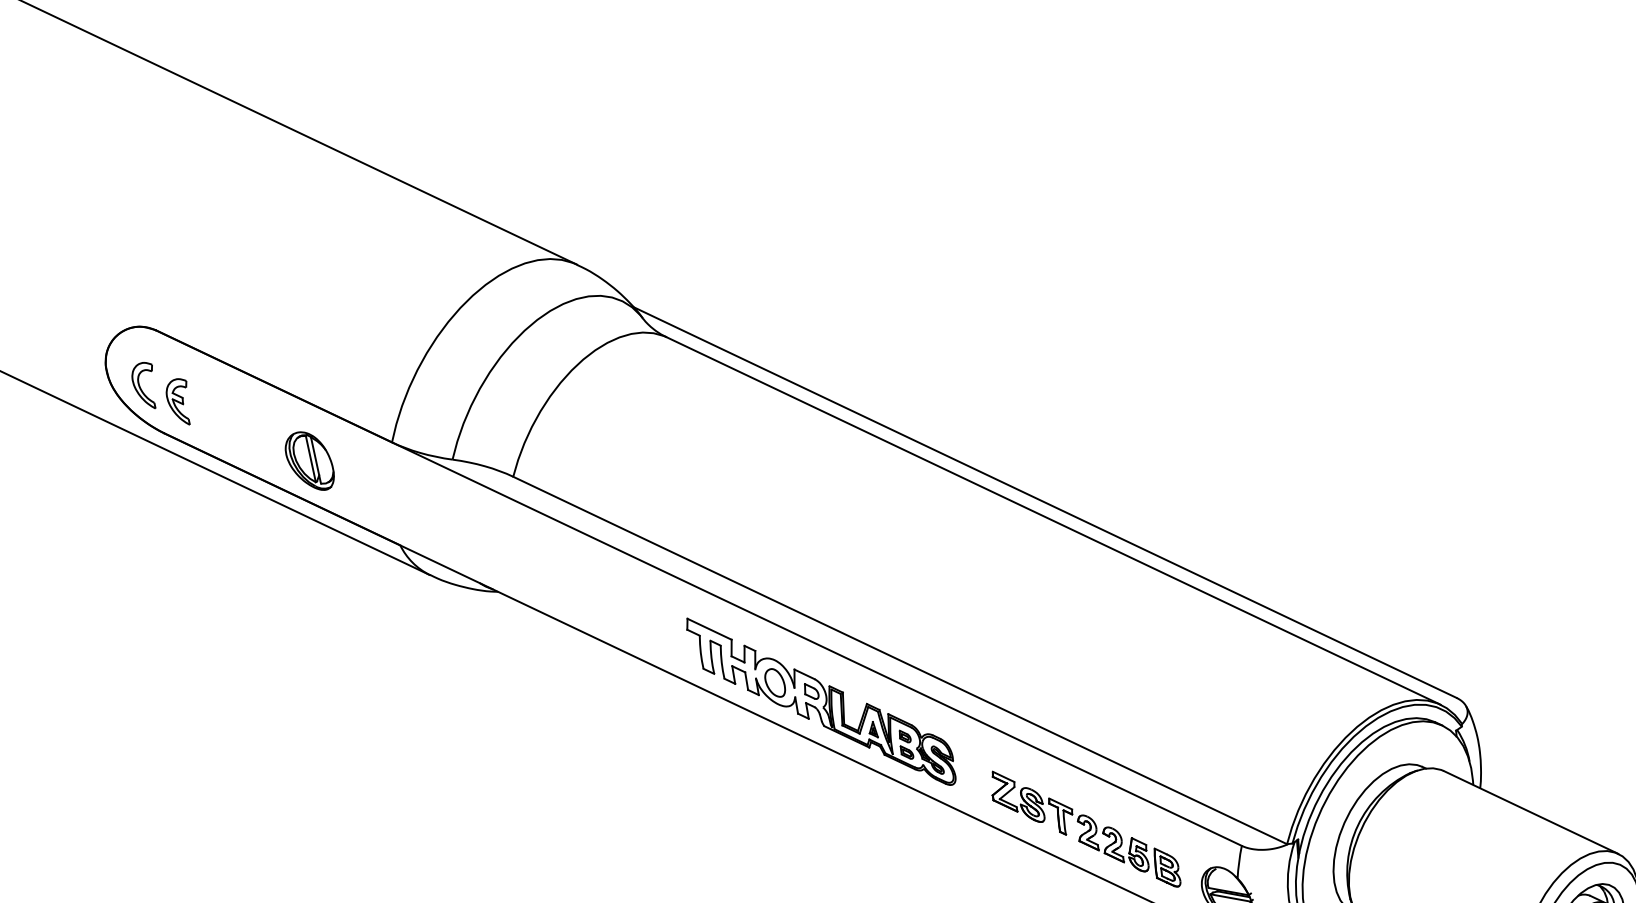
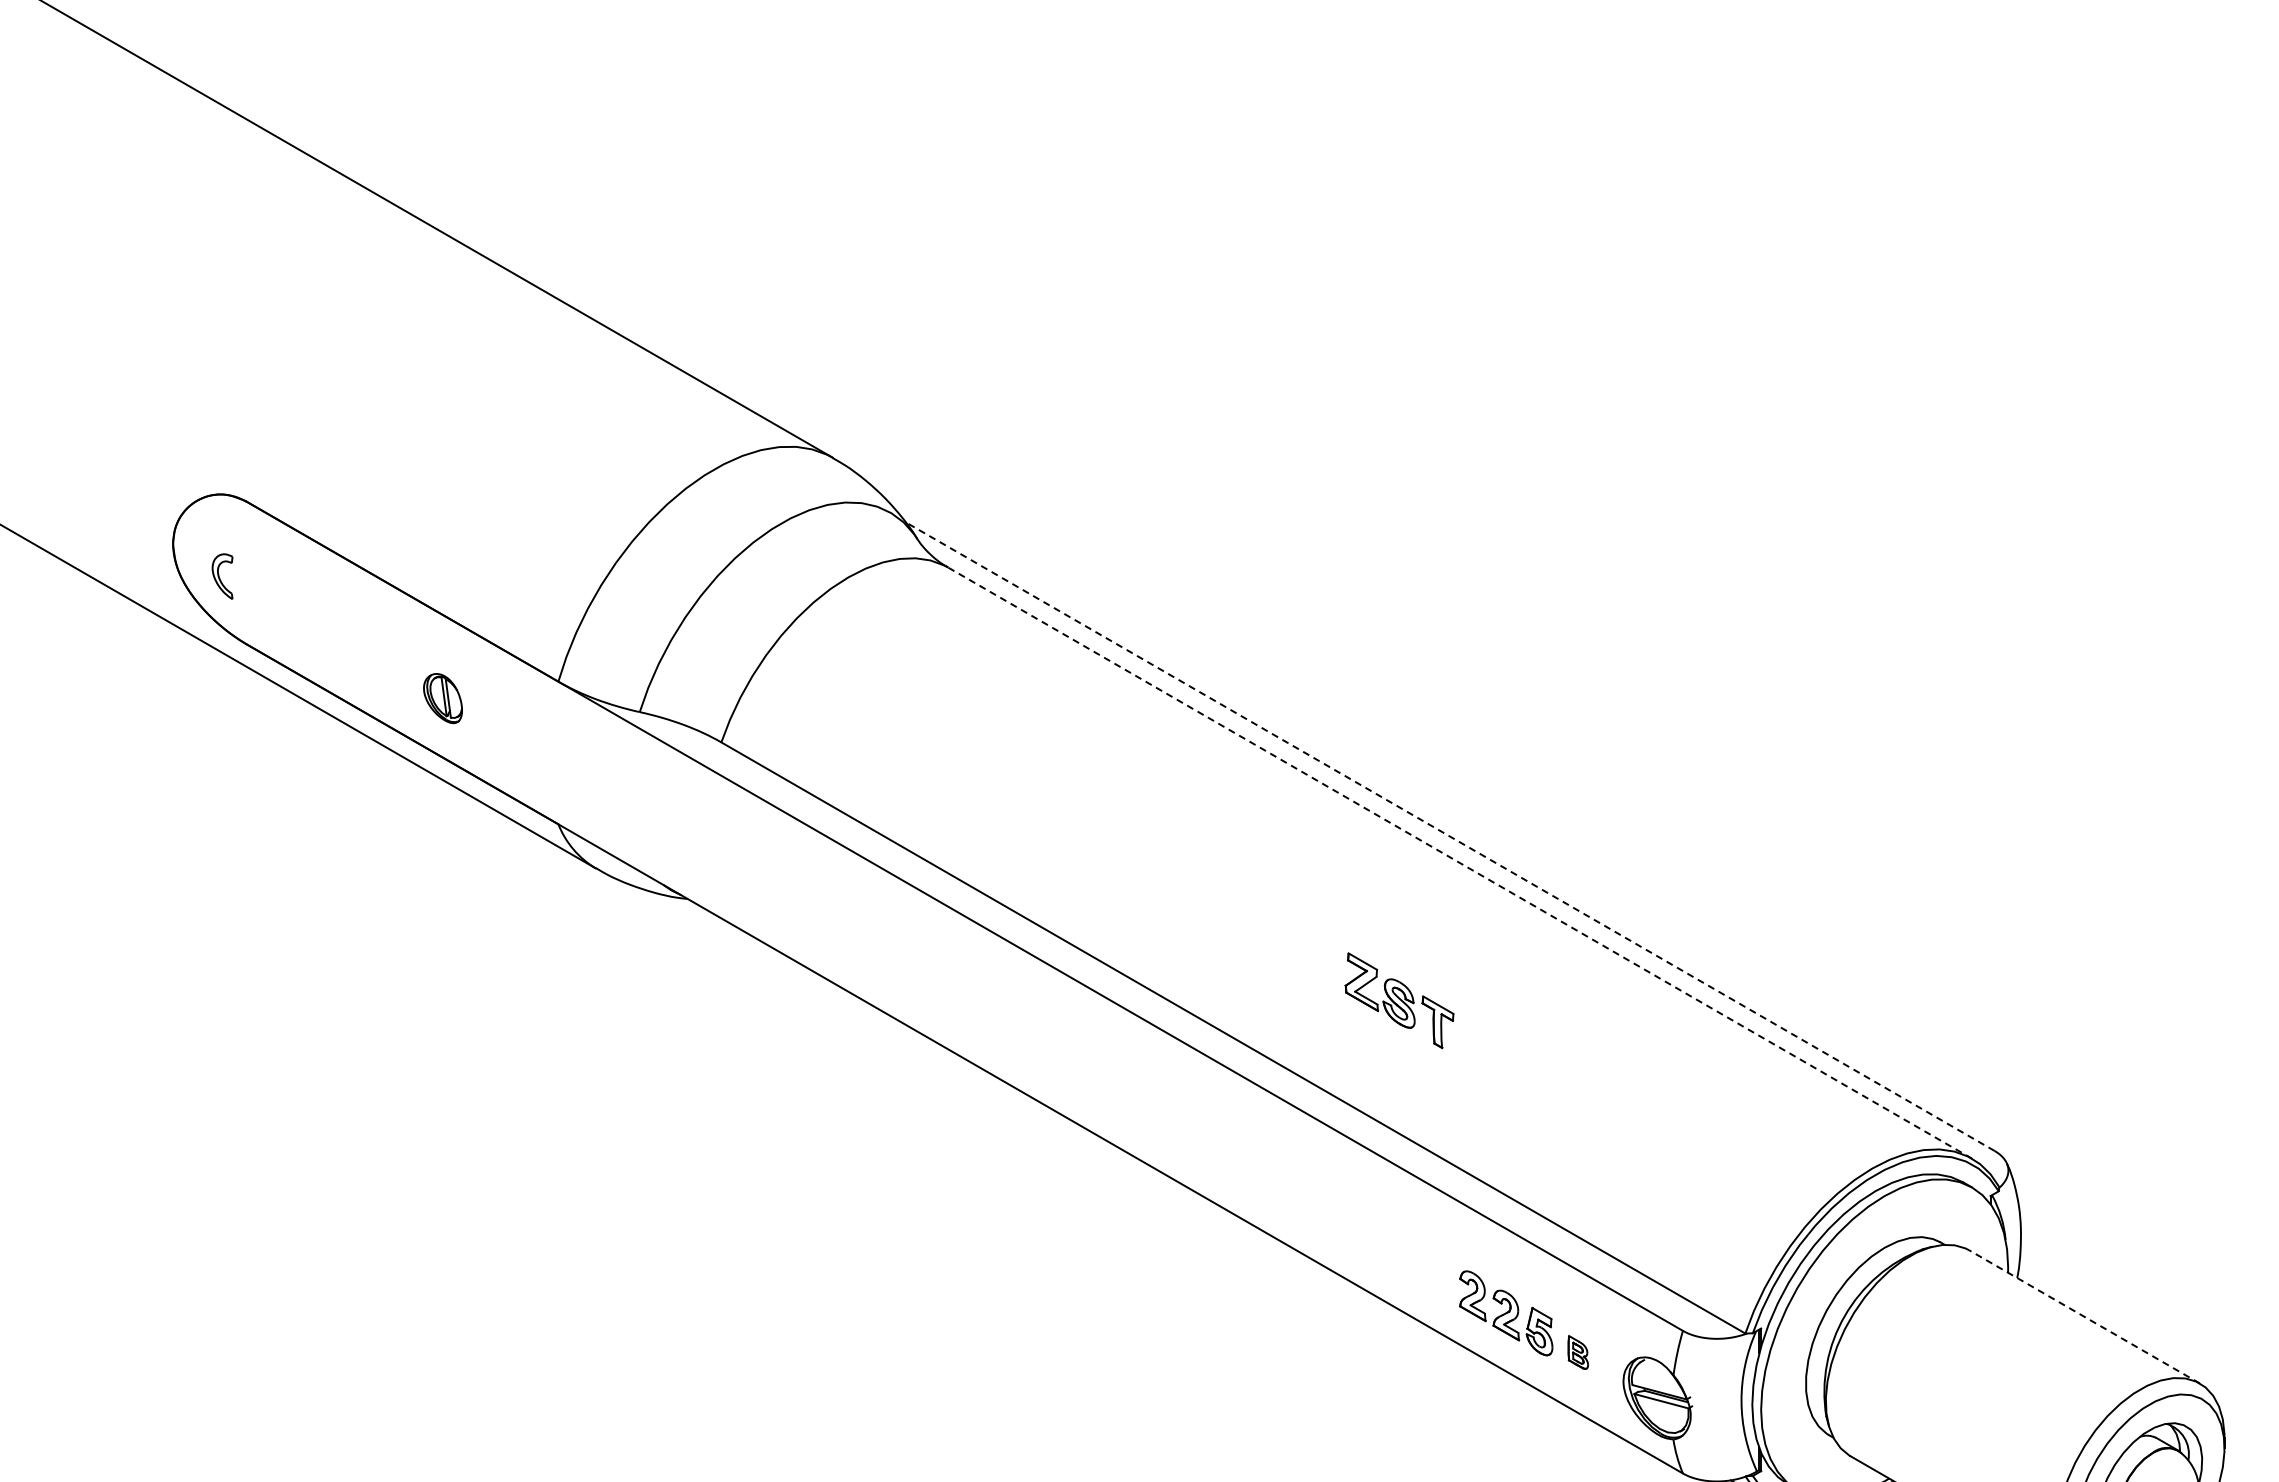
part: (143, 385) -> (222, 576), size x0.7
part: (177, 402) -> (267, 602), removed
part: (309, 461) -> (442, 698), size x0.6
line: (1045, 502) -> (1450, 836), solid -> dashed
line: (1053, 520) -> (1459, 862), solid -> dashed
part: (820, 701) -> (1119, 1085), removed
part: (1032, 802) -> (1399, 1000), moved
line: (1531, 812) -> (2084, 1316), solid -> dashed
part: (1167, 867) -> (1578, 1352), size x0.6

